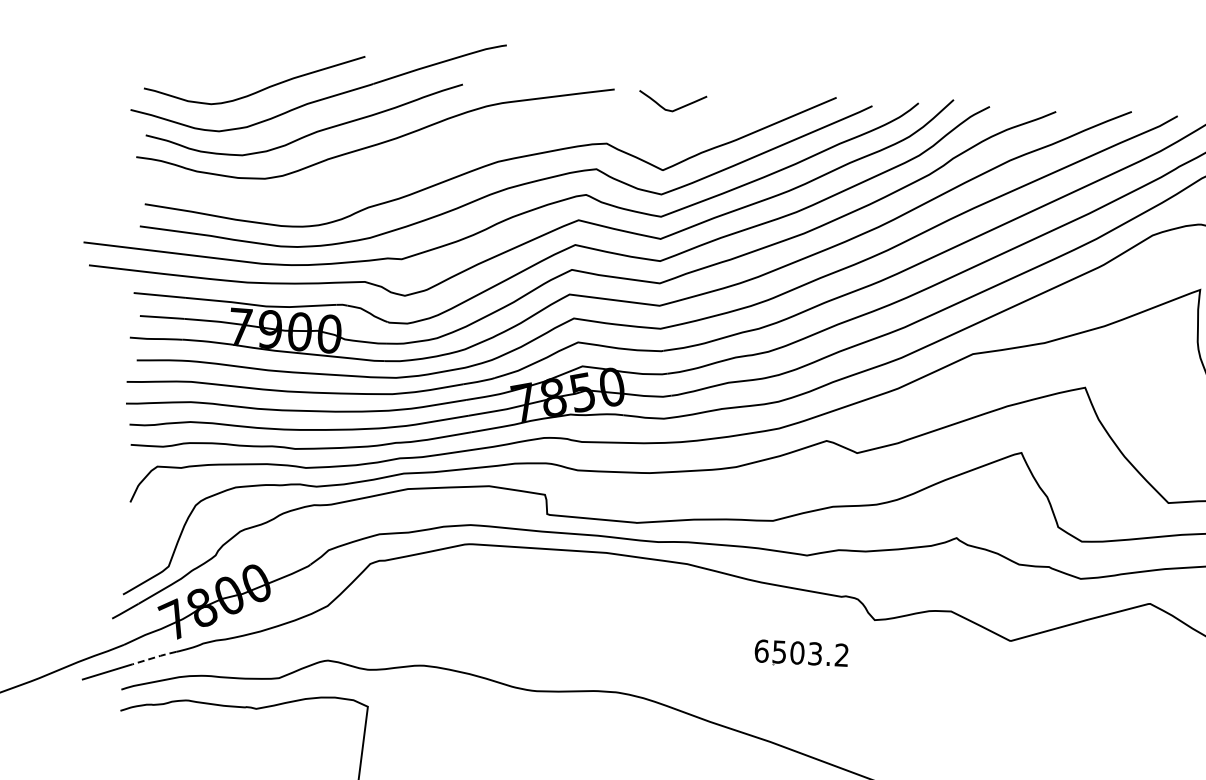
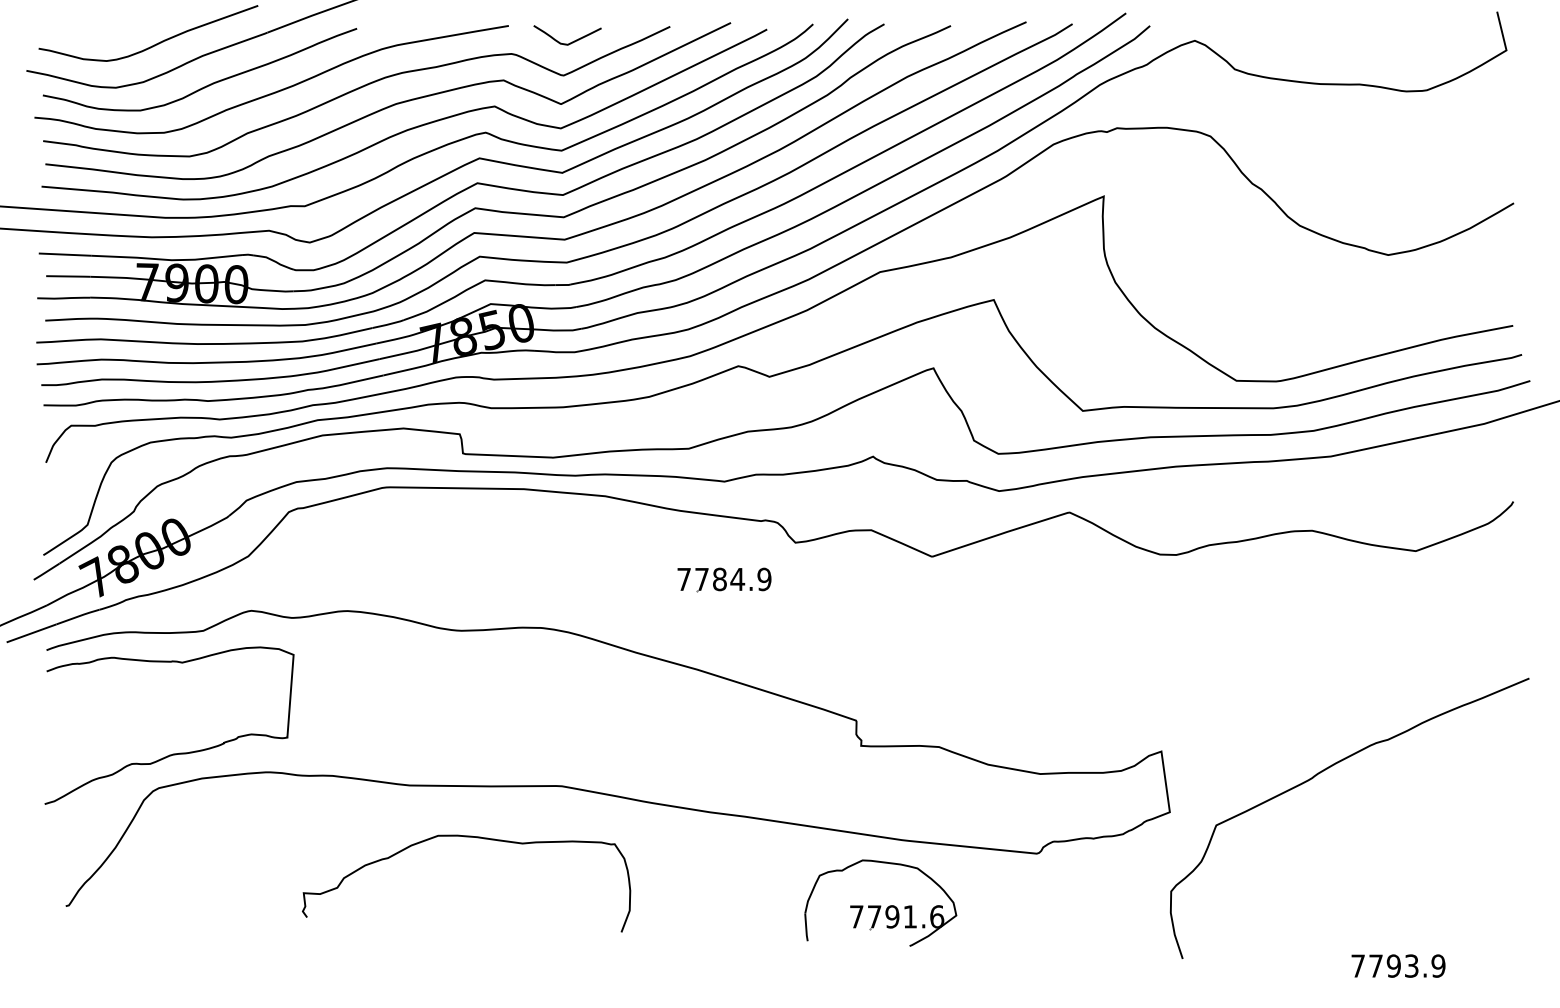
curve: (459, 146) -> (356, 90), added
text: (802, 653) -> (724, 579), 6503.2 -> 7784.9
line: (154, 657) -> (78, 616), dashed -> solid

